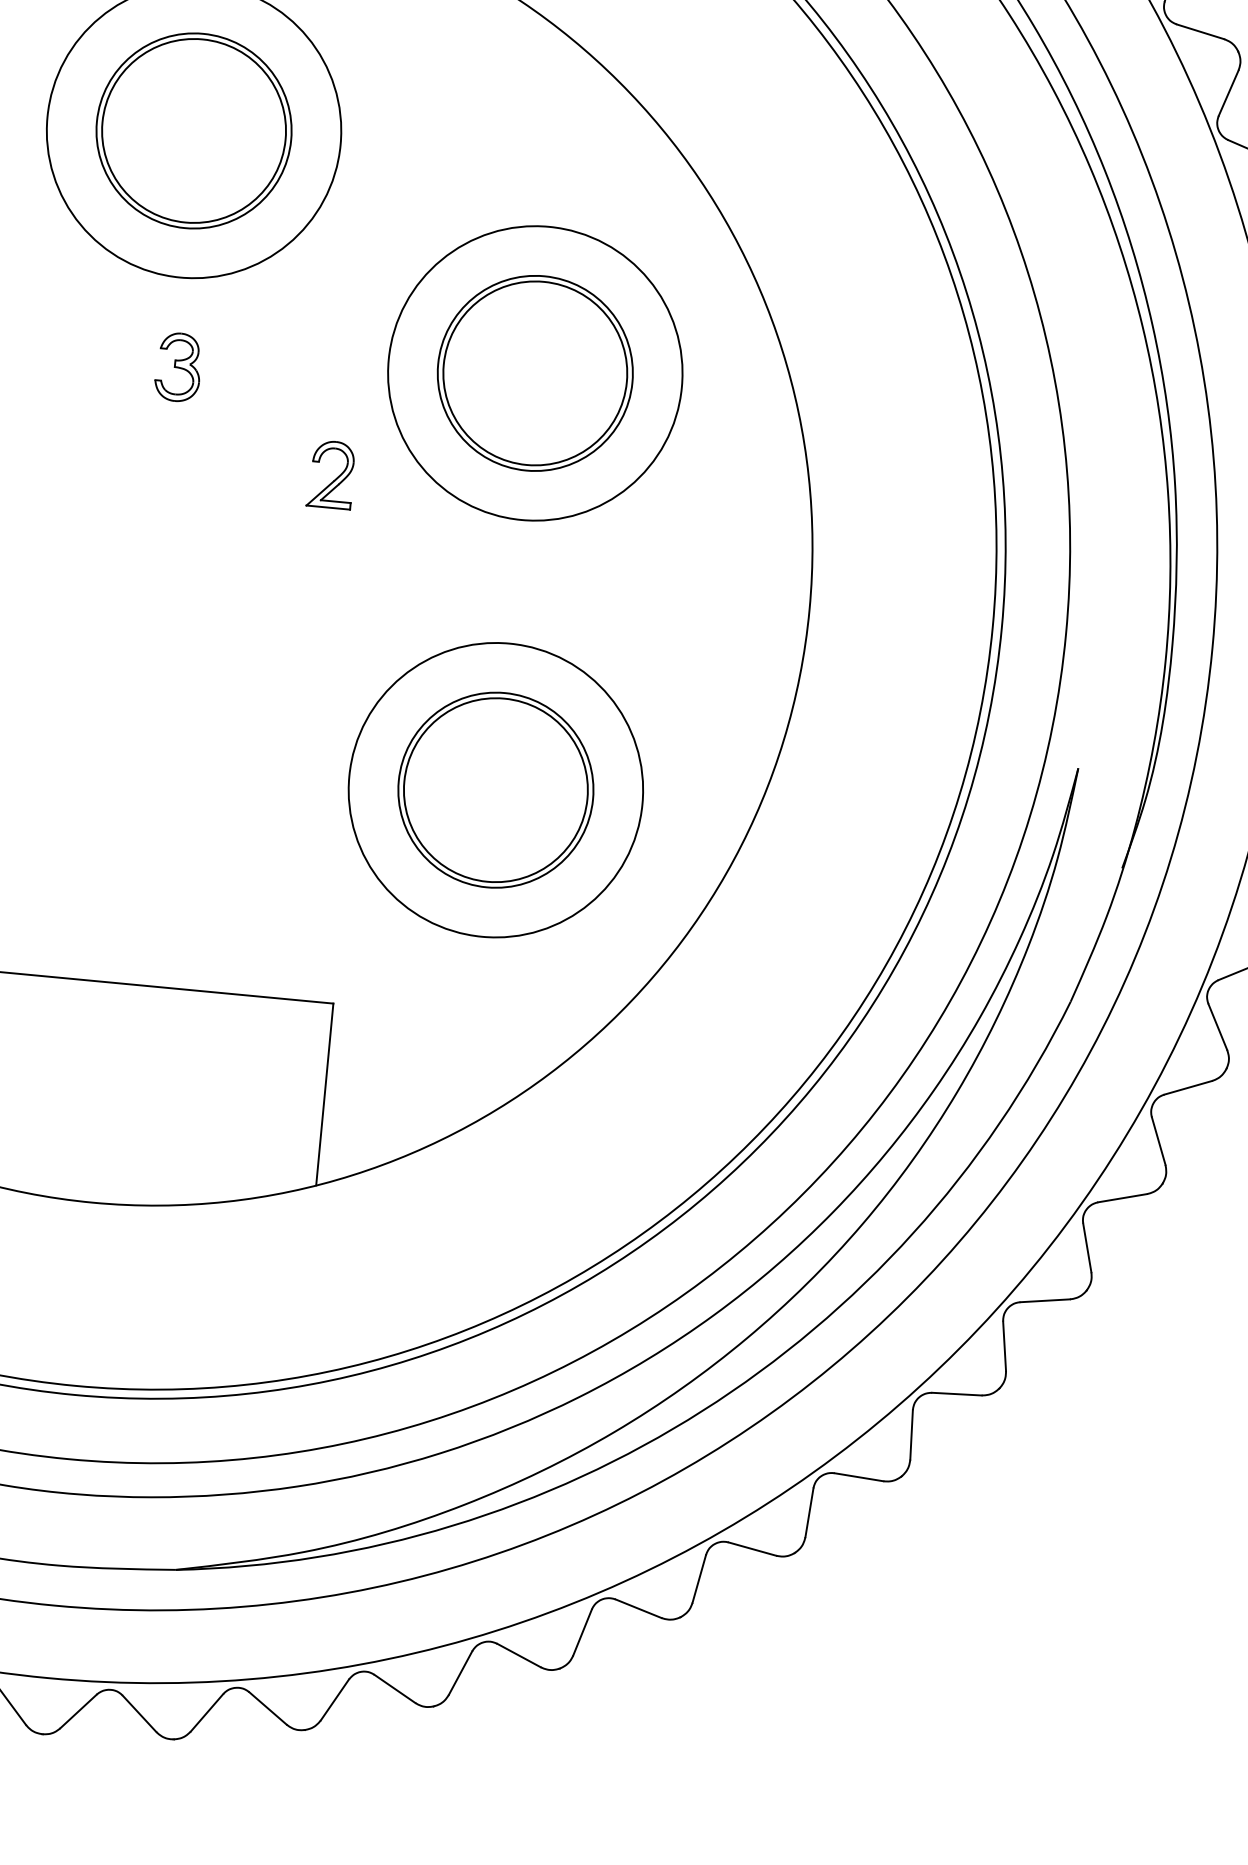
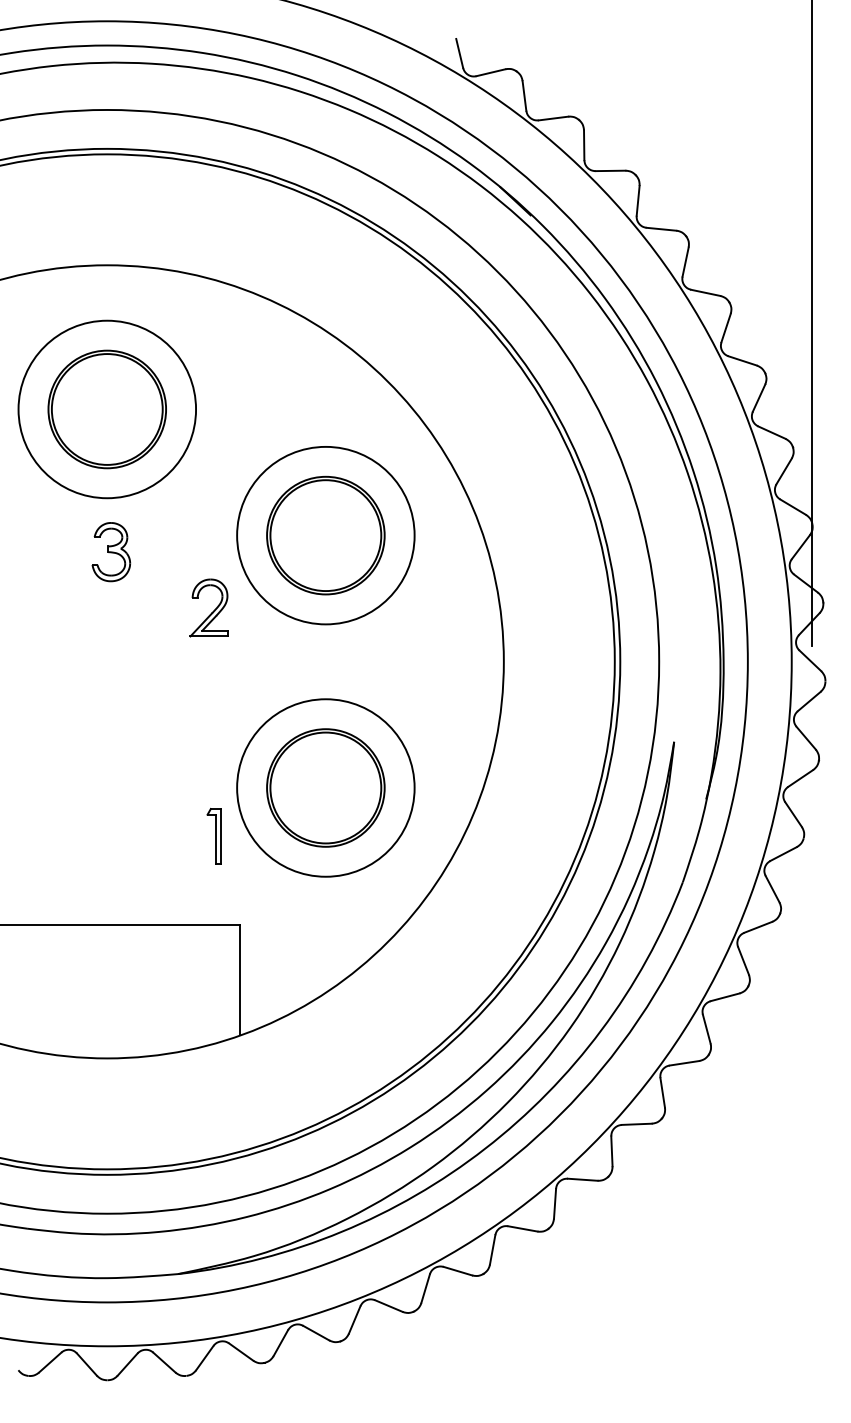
part: (178, 367) -> (111, 552), size x1.43
part: (330, 473) -> (208, 607), size x1.43
part: (302, 852) -> (213, 836), added

